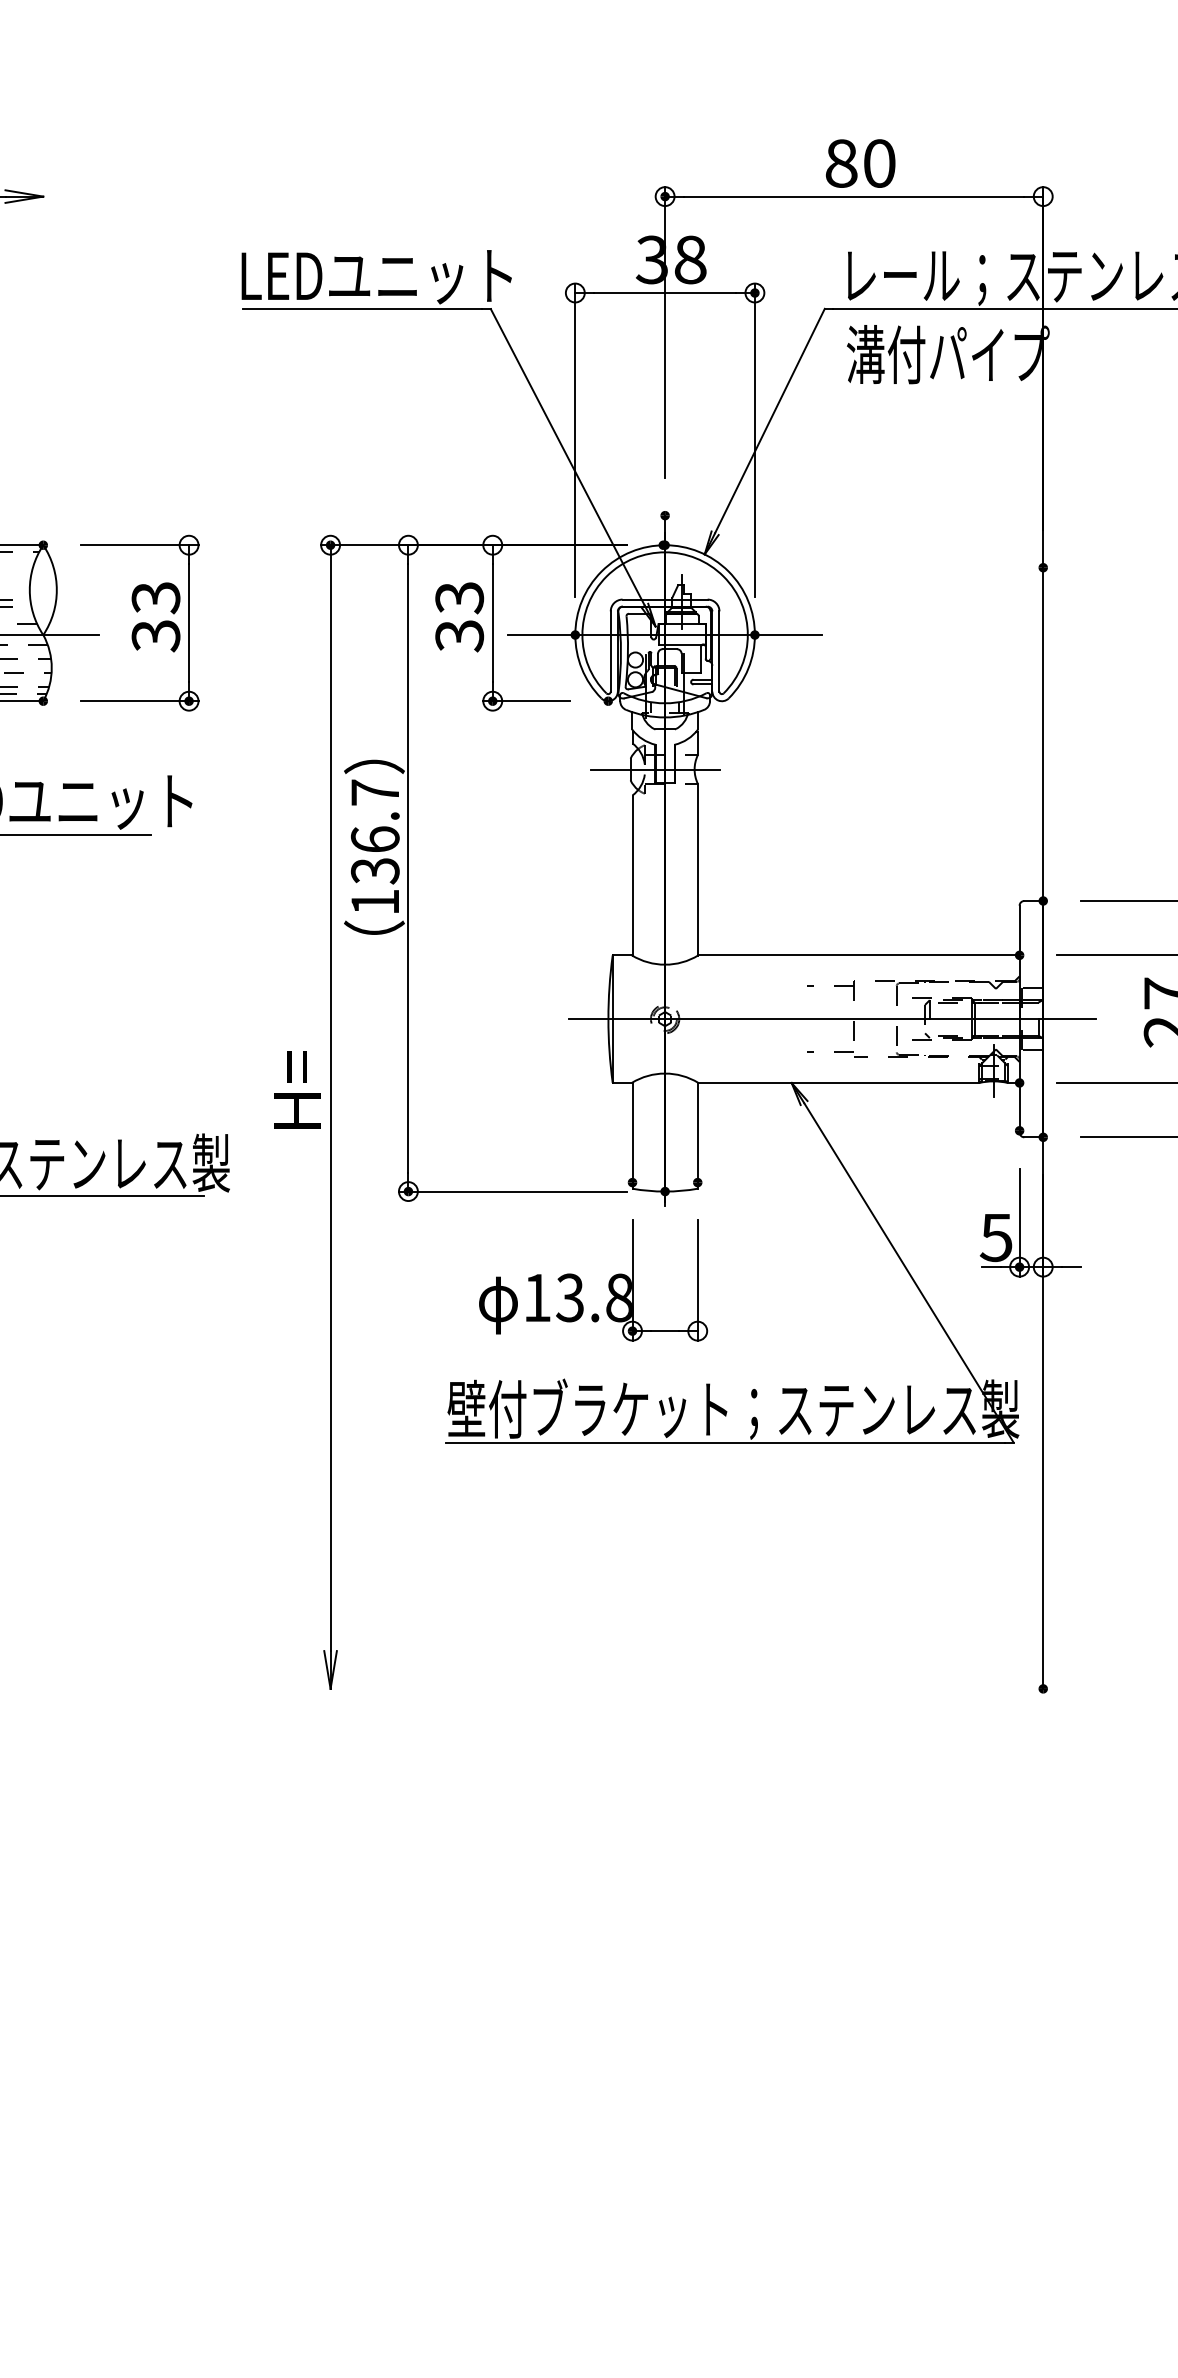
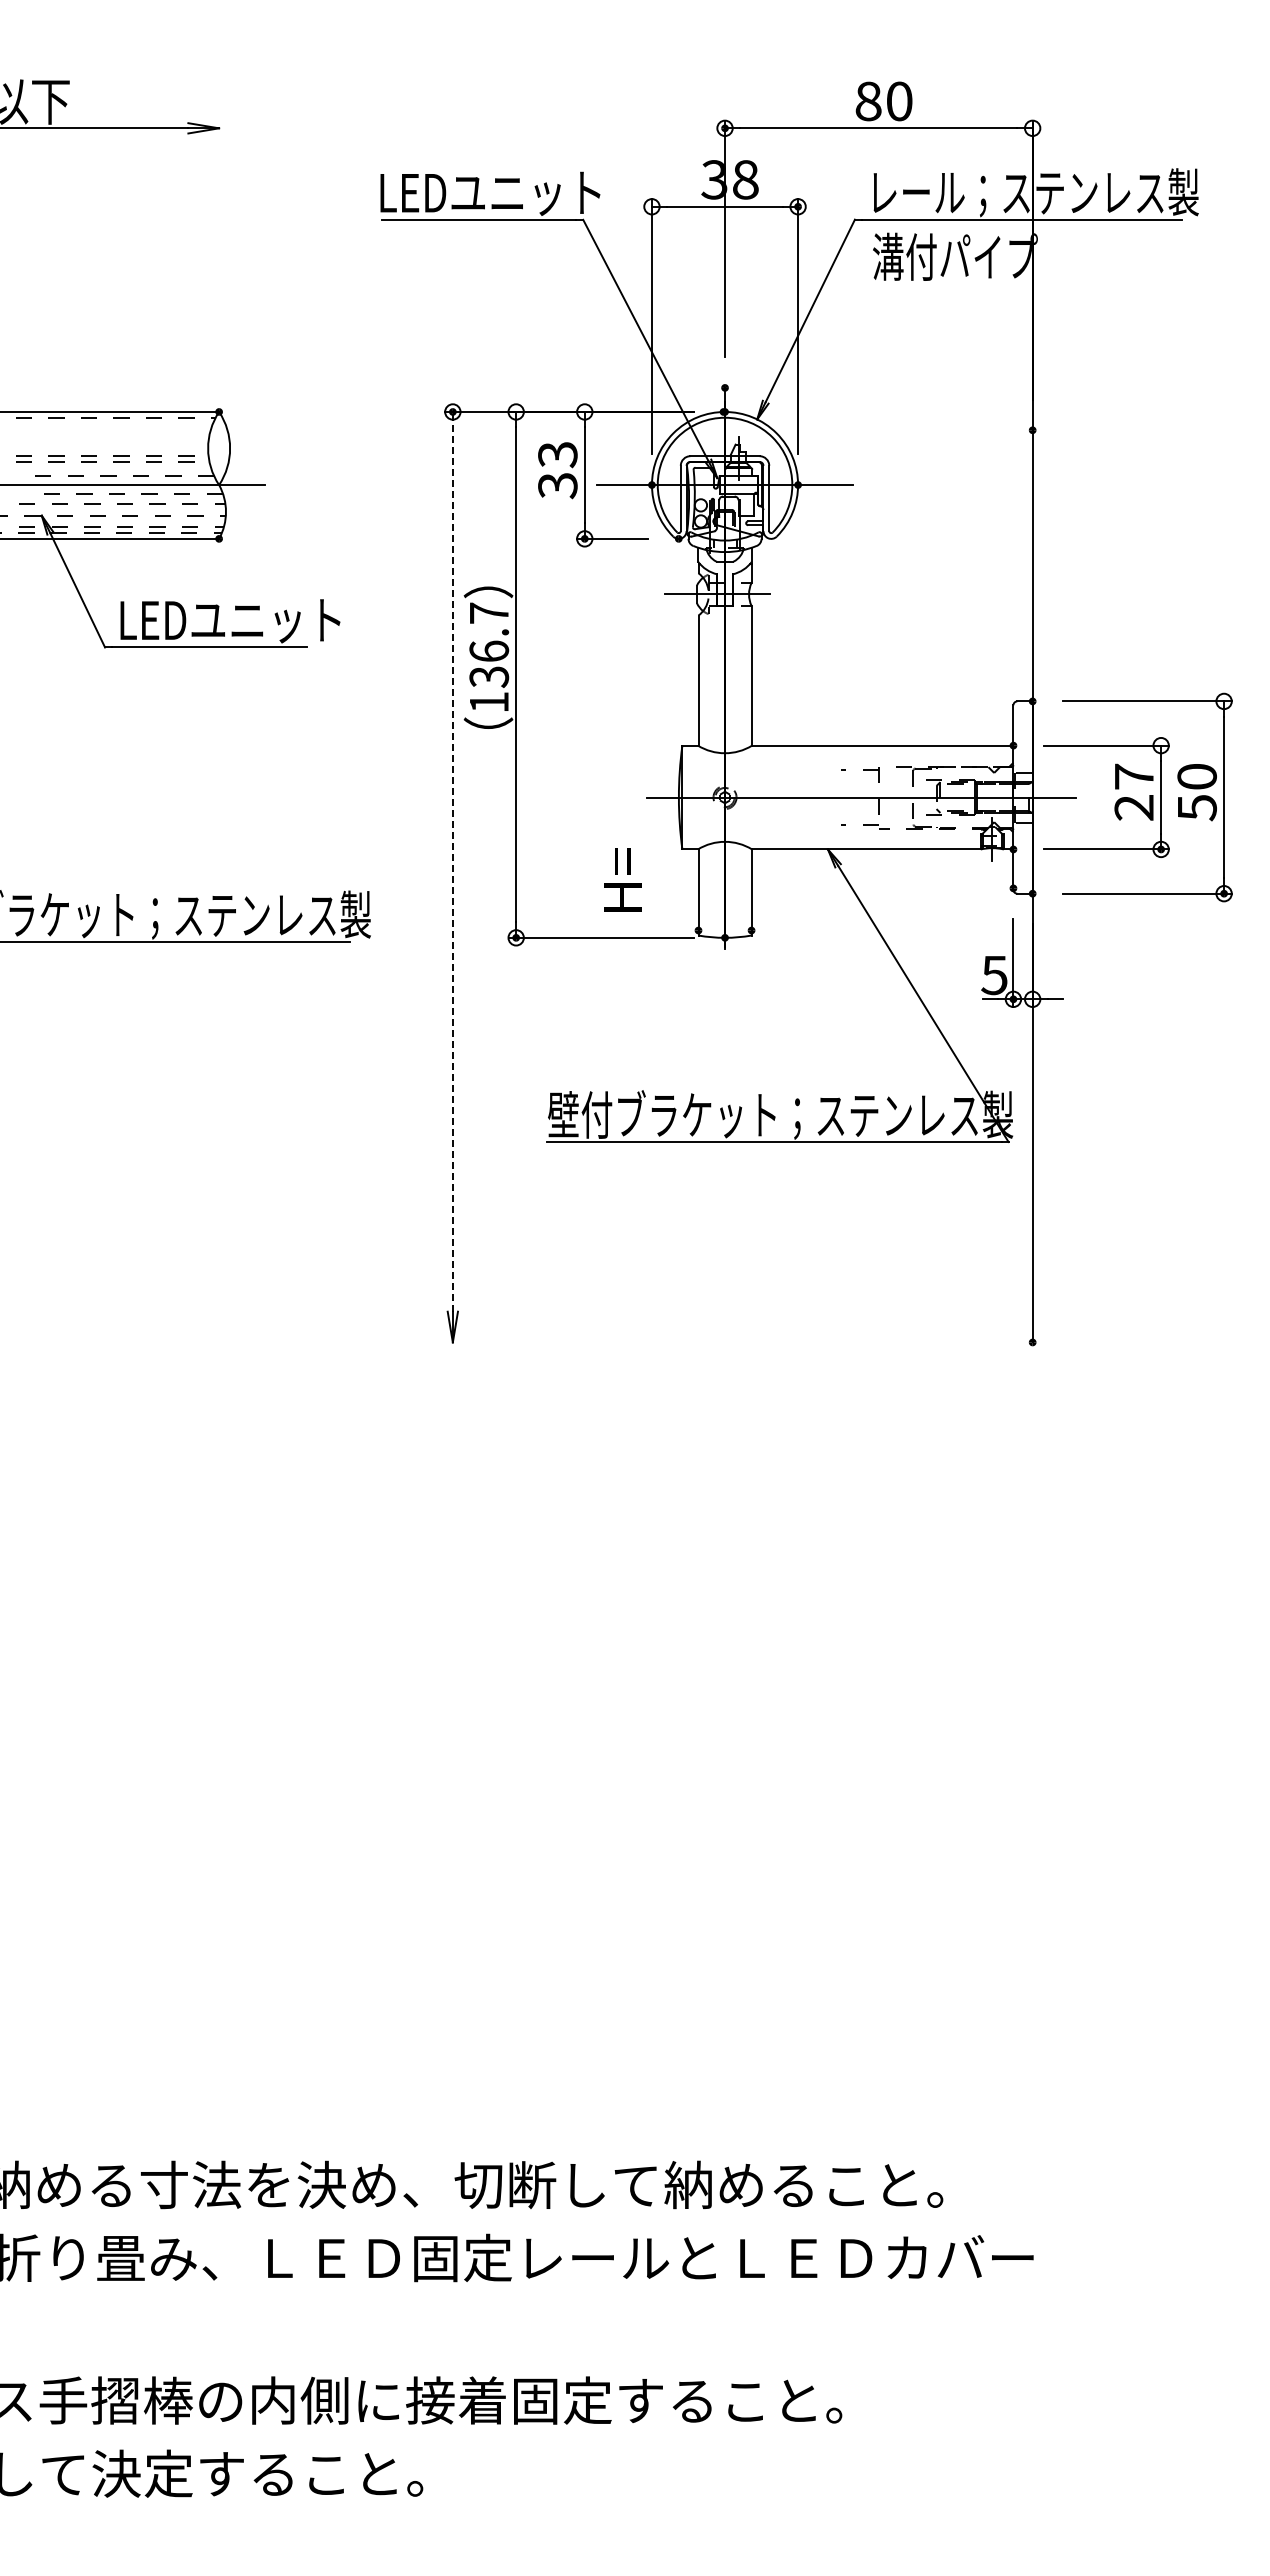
part: (139, 623) -> (297, 475), removed
text: (296, 1089) -> (622, 879), moved
line: (330, 1097) -> (452, 861), solid -> dashed
part: (582, 1282) -> (657, 1011), removed

